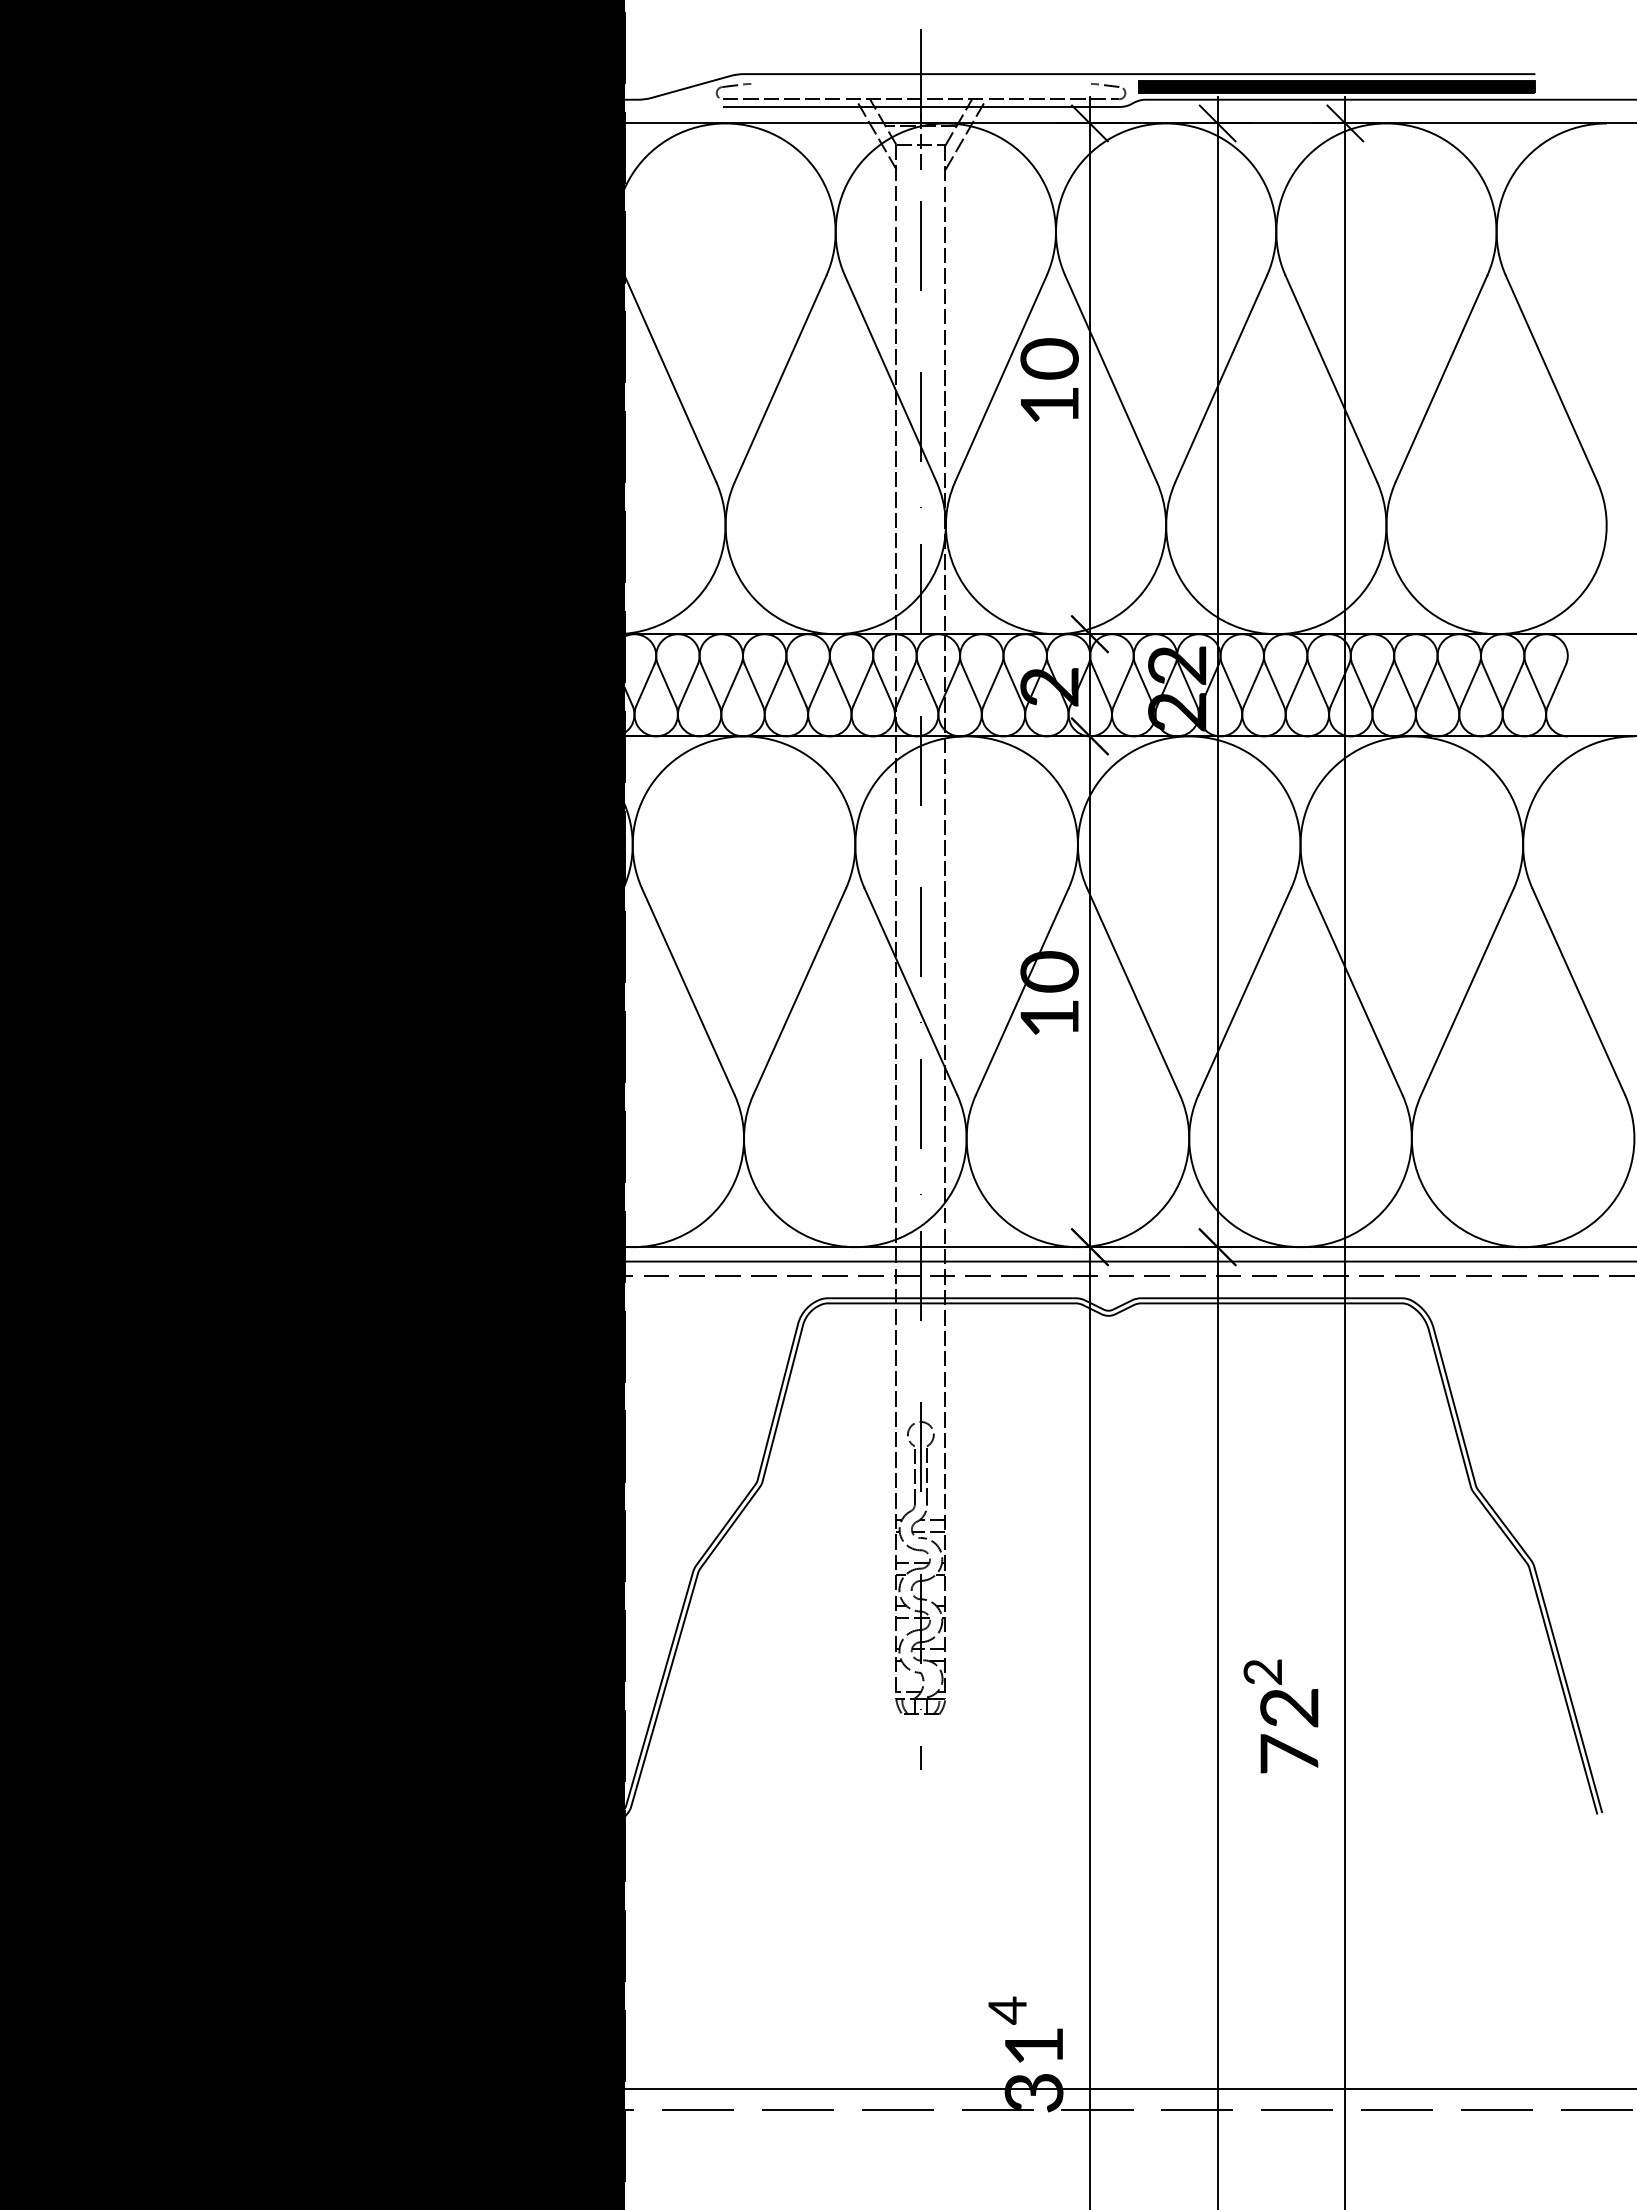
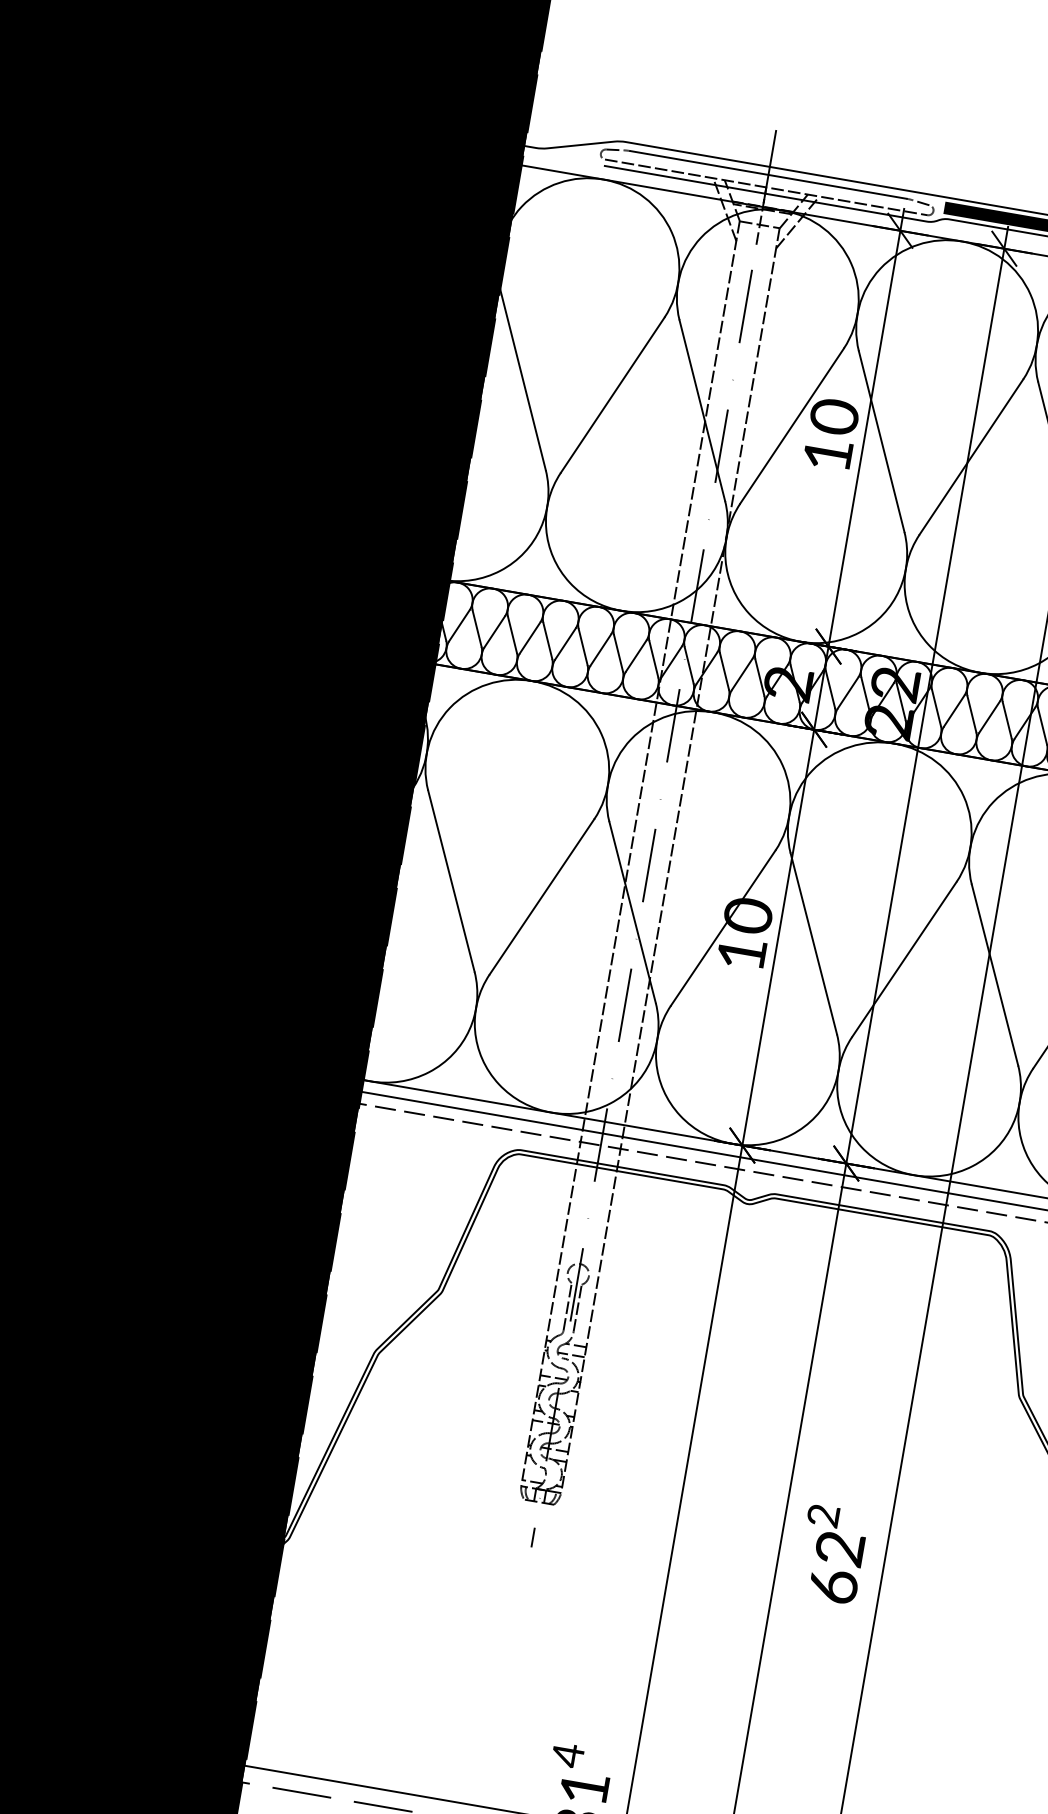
line: (920, 83) -> (768, 174), added
text: (1289, 1753) -> (833, 1585), 72 -> 62

